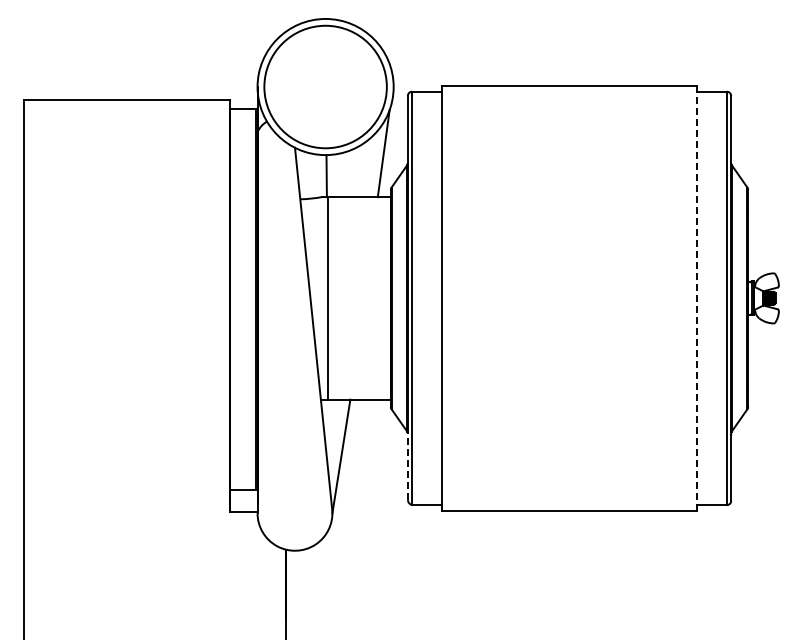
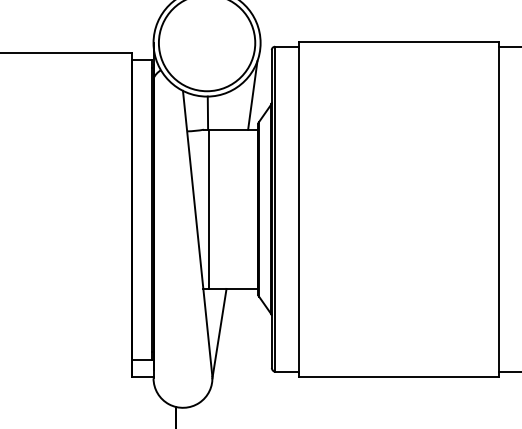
line: (697, 298) -> (499, 209), dashed -> solid
line: (407, 466) -> (271, 341), dashed -> solid

